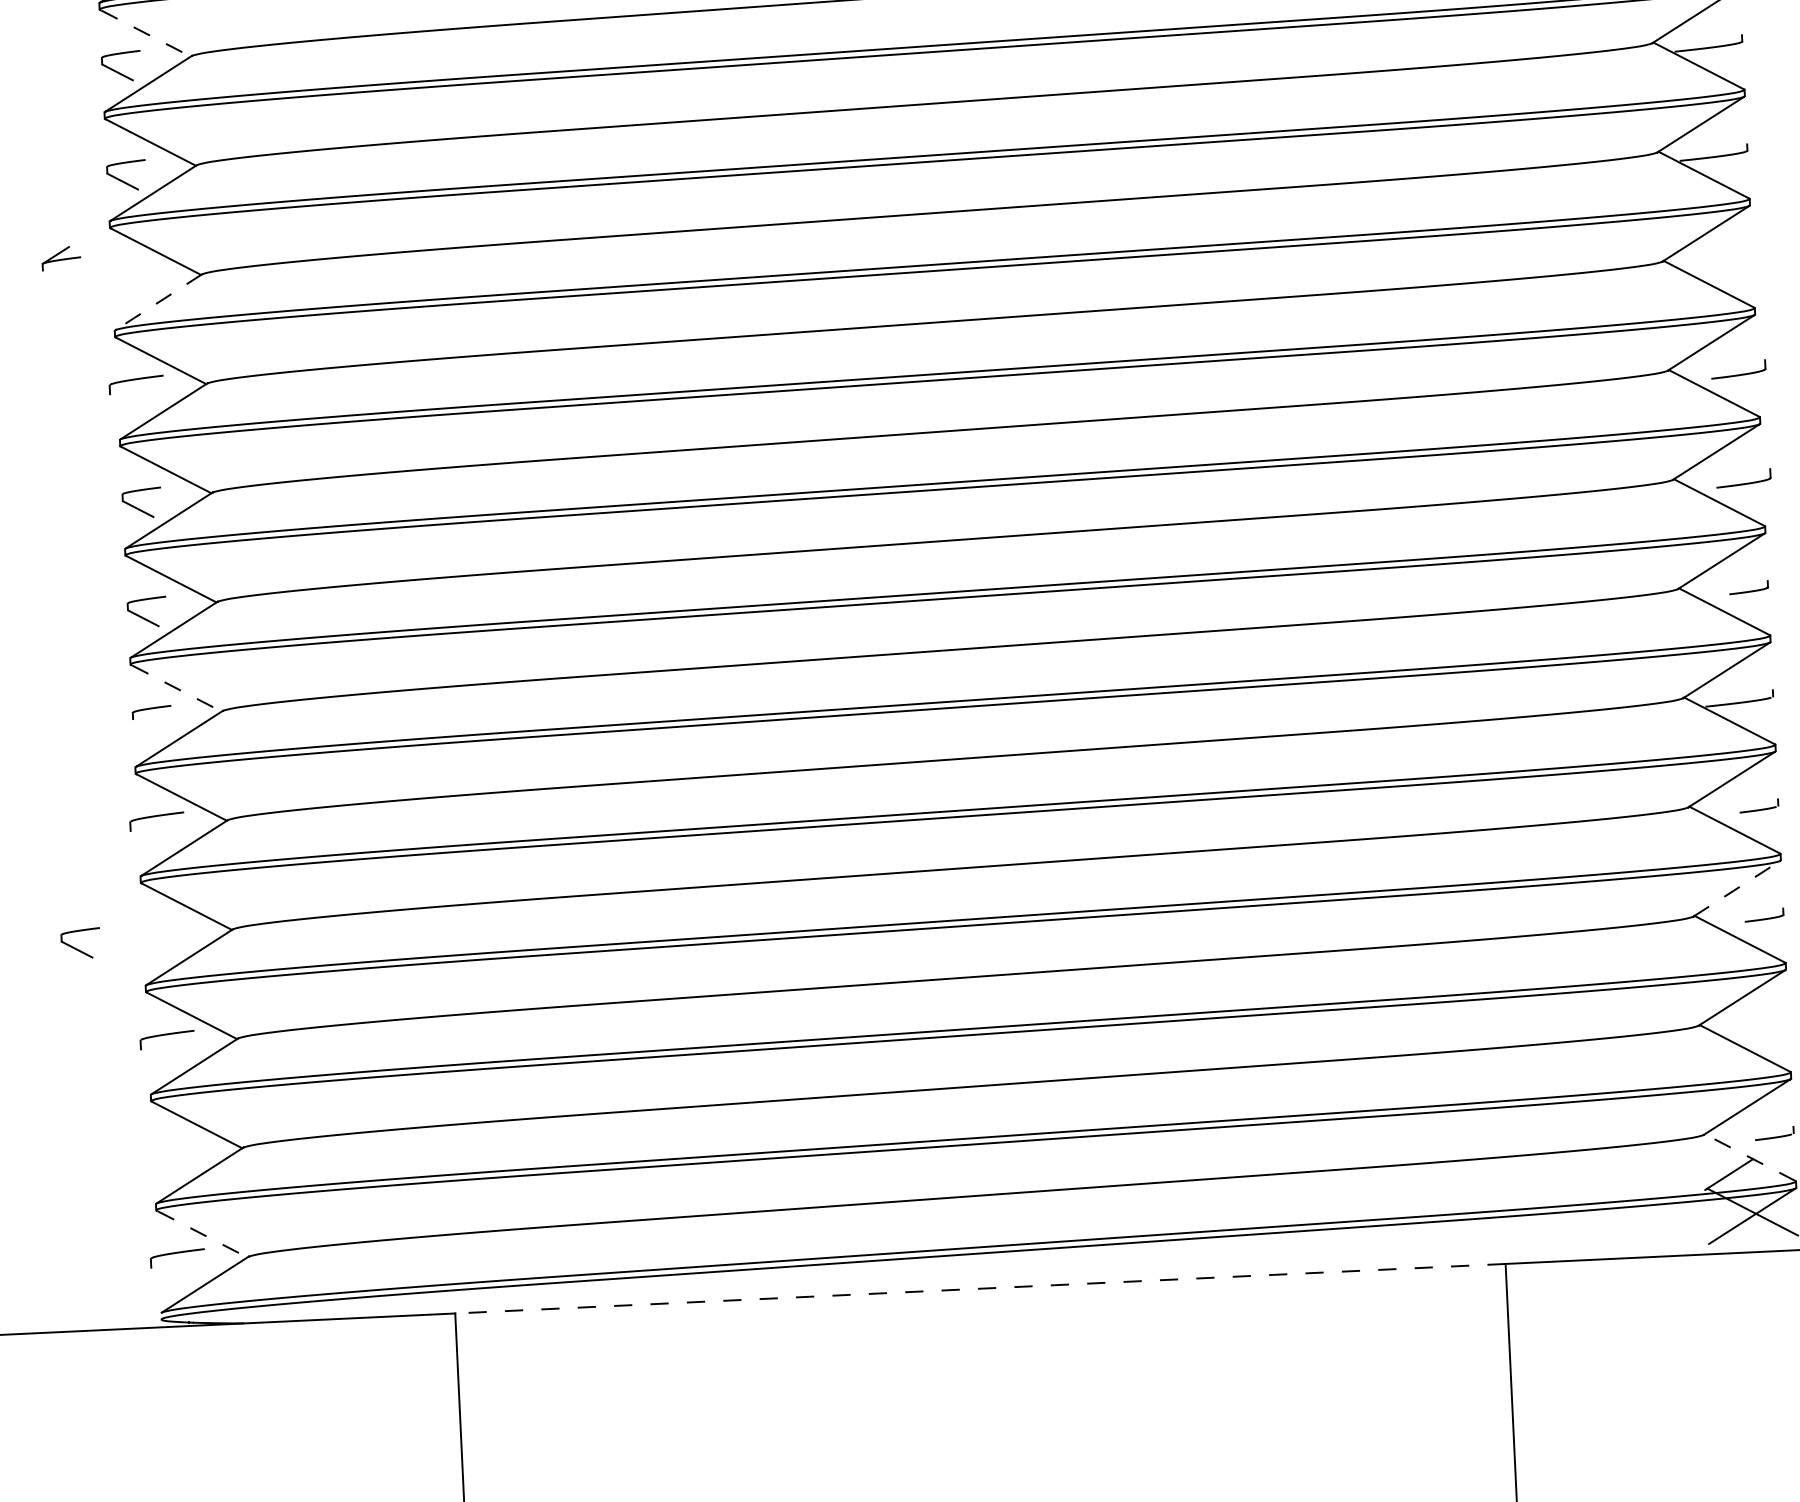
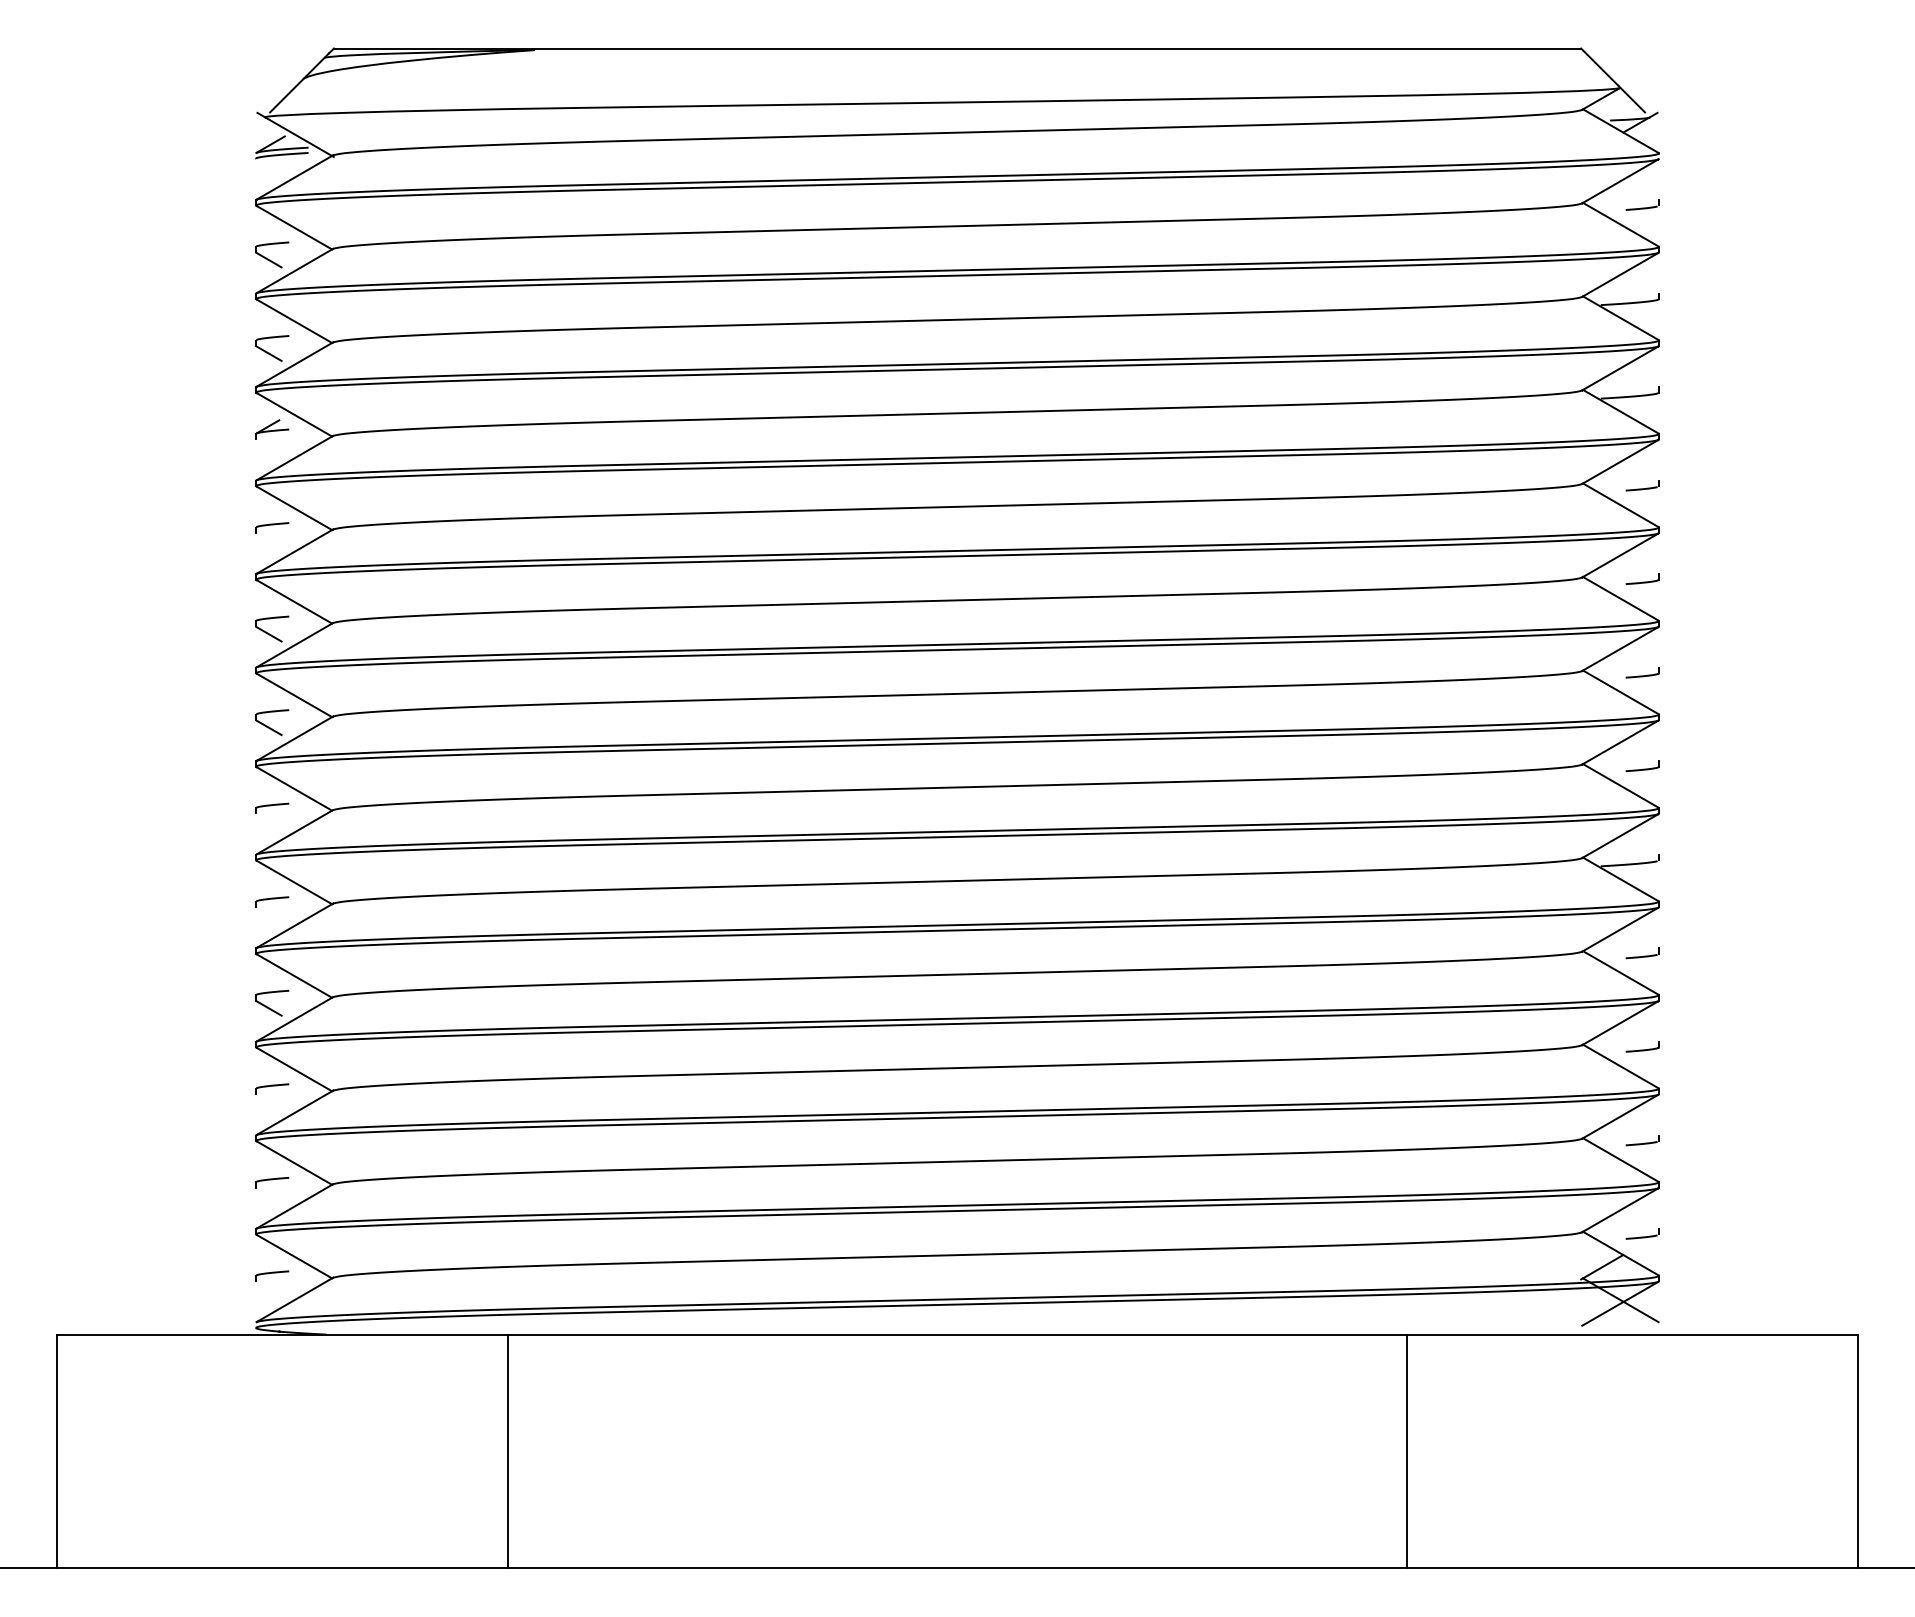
line: (146, 34) -> (295, 228), dashed -> solid
part: (61, 258) -> (272, 429), moved
part: (1733, 259) -> (1642, 485), added
line: (158, 302) -> (294, 458), dashed -> solid
part: (1738, 368) -> (1642, 578), size x0.71
part: (136, 384) -> (272, 527), size x0.71
part: (1743, 478) -> (1642, 672), size x0.71
line: (177, 688) -> (295, 789), dashed -> solid
part: (157, 820) -> (272, 901), size x0.71
line: (1737, 887) -> (1620, 1022), dashed -> solid
part: (81, 942) -> (272, 1002), moved
part: (1769, 1024) -> (1642, 1140), added
part: (167, 1039) -> (272, 1088), size x0.71
part: (172, 1148) -> (272, 1182), added
line: (1749, 1157) -> (1620, 1253), dashed -> solid
line: (203, 1235) -> (295, 1257), dashed -> solid
part: (177, 1257) -> (272, 1275), size x0.71
line: (980, 1288) -> (957, 1334), dashed -> solid

